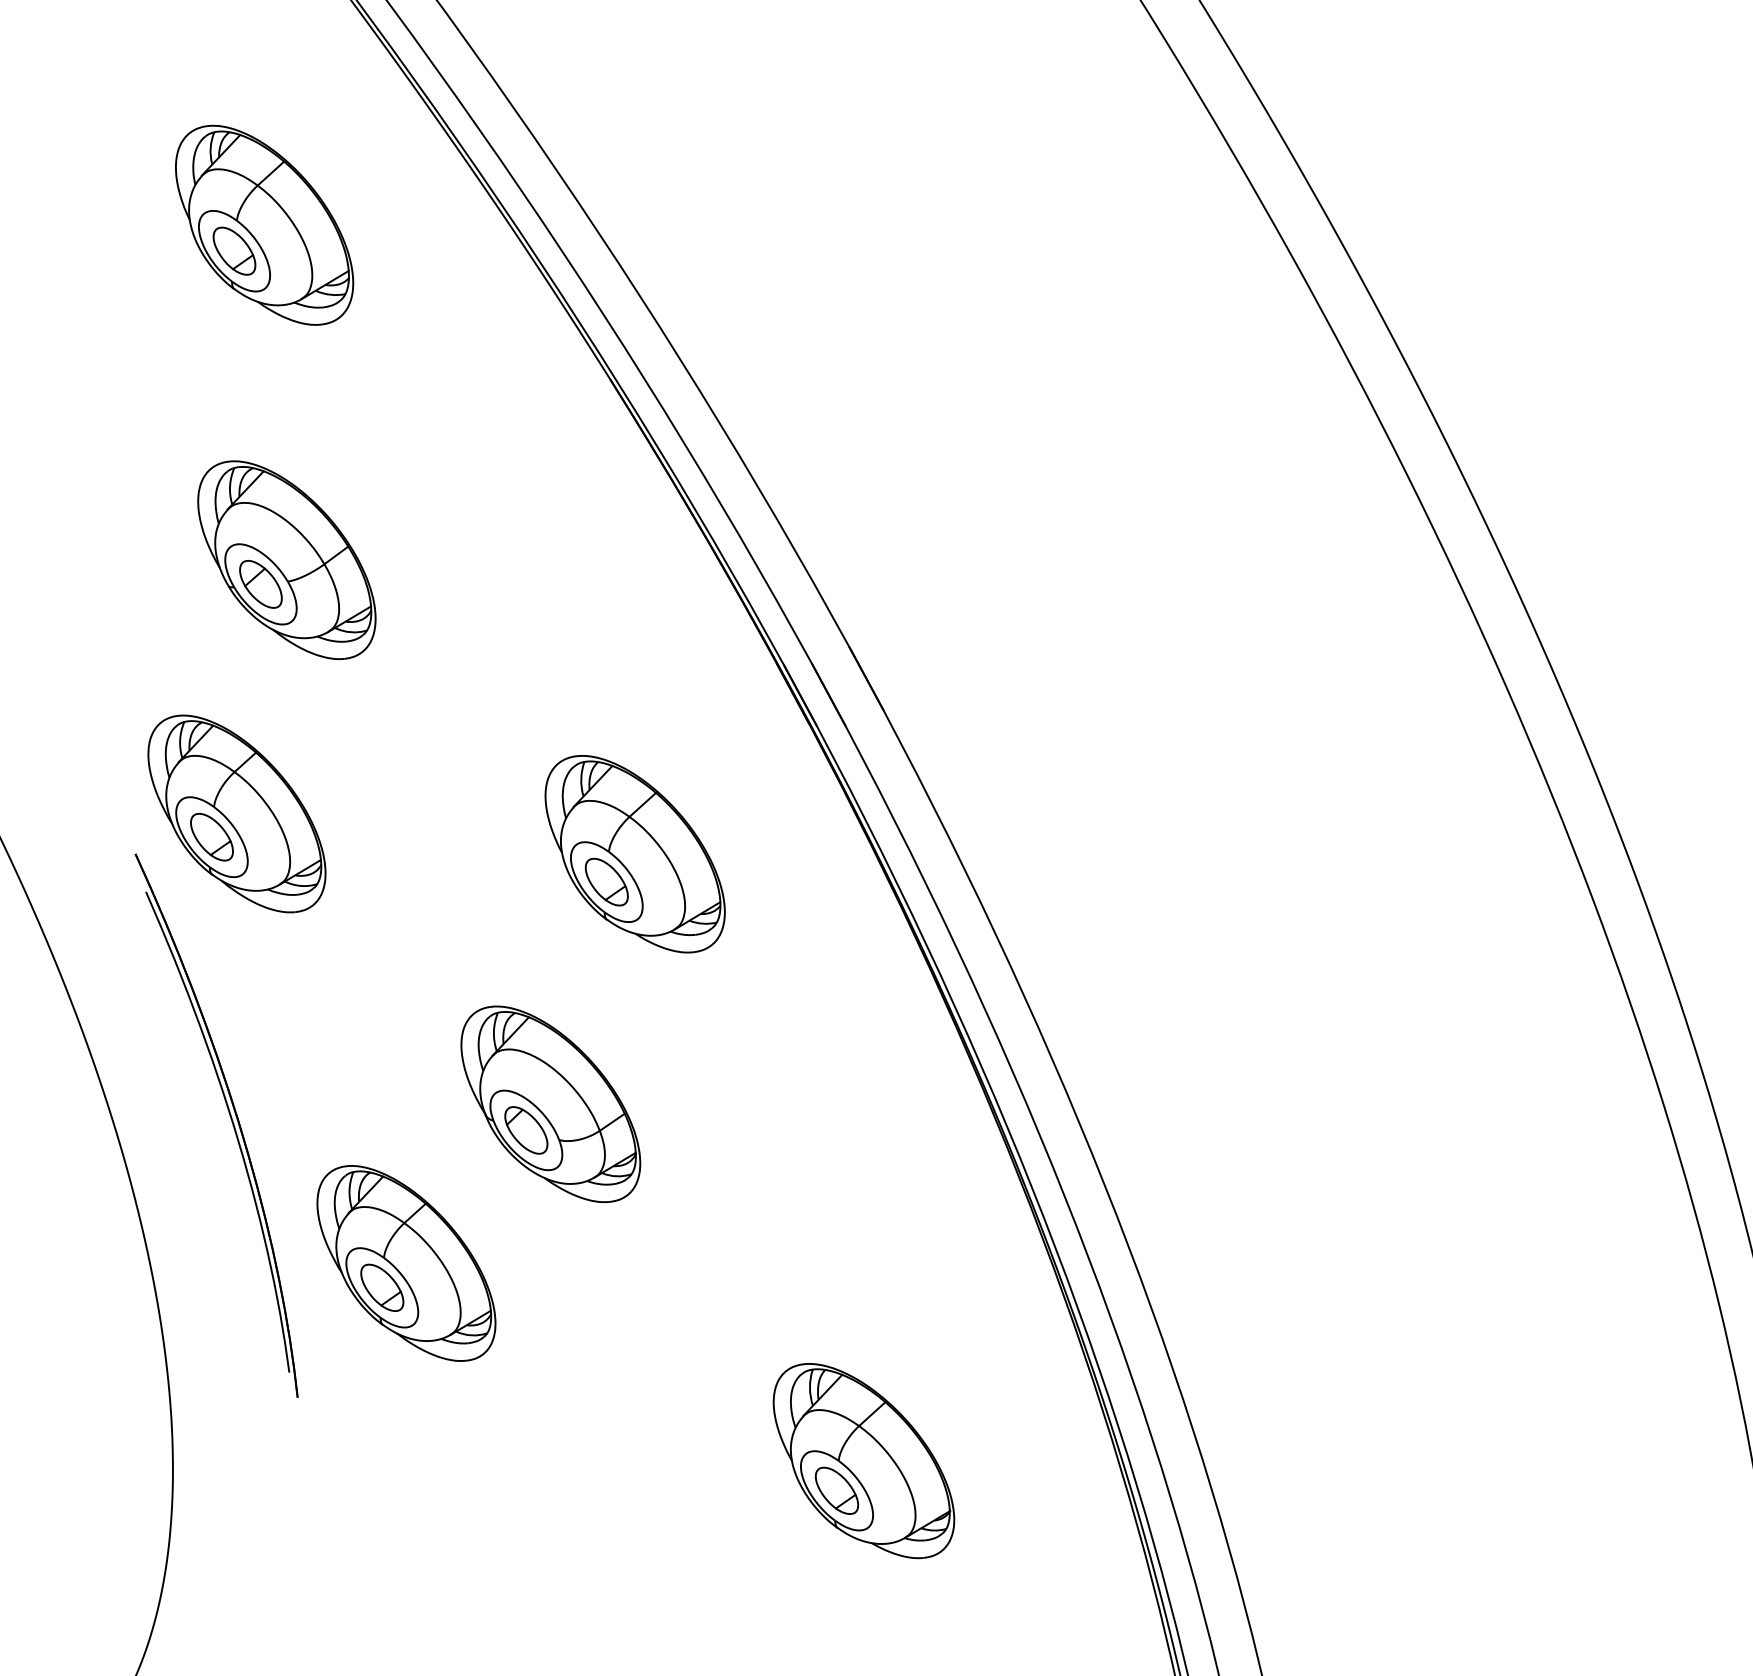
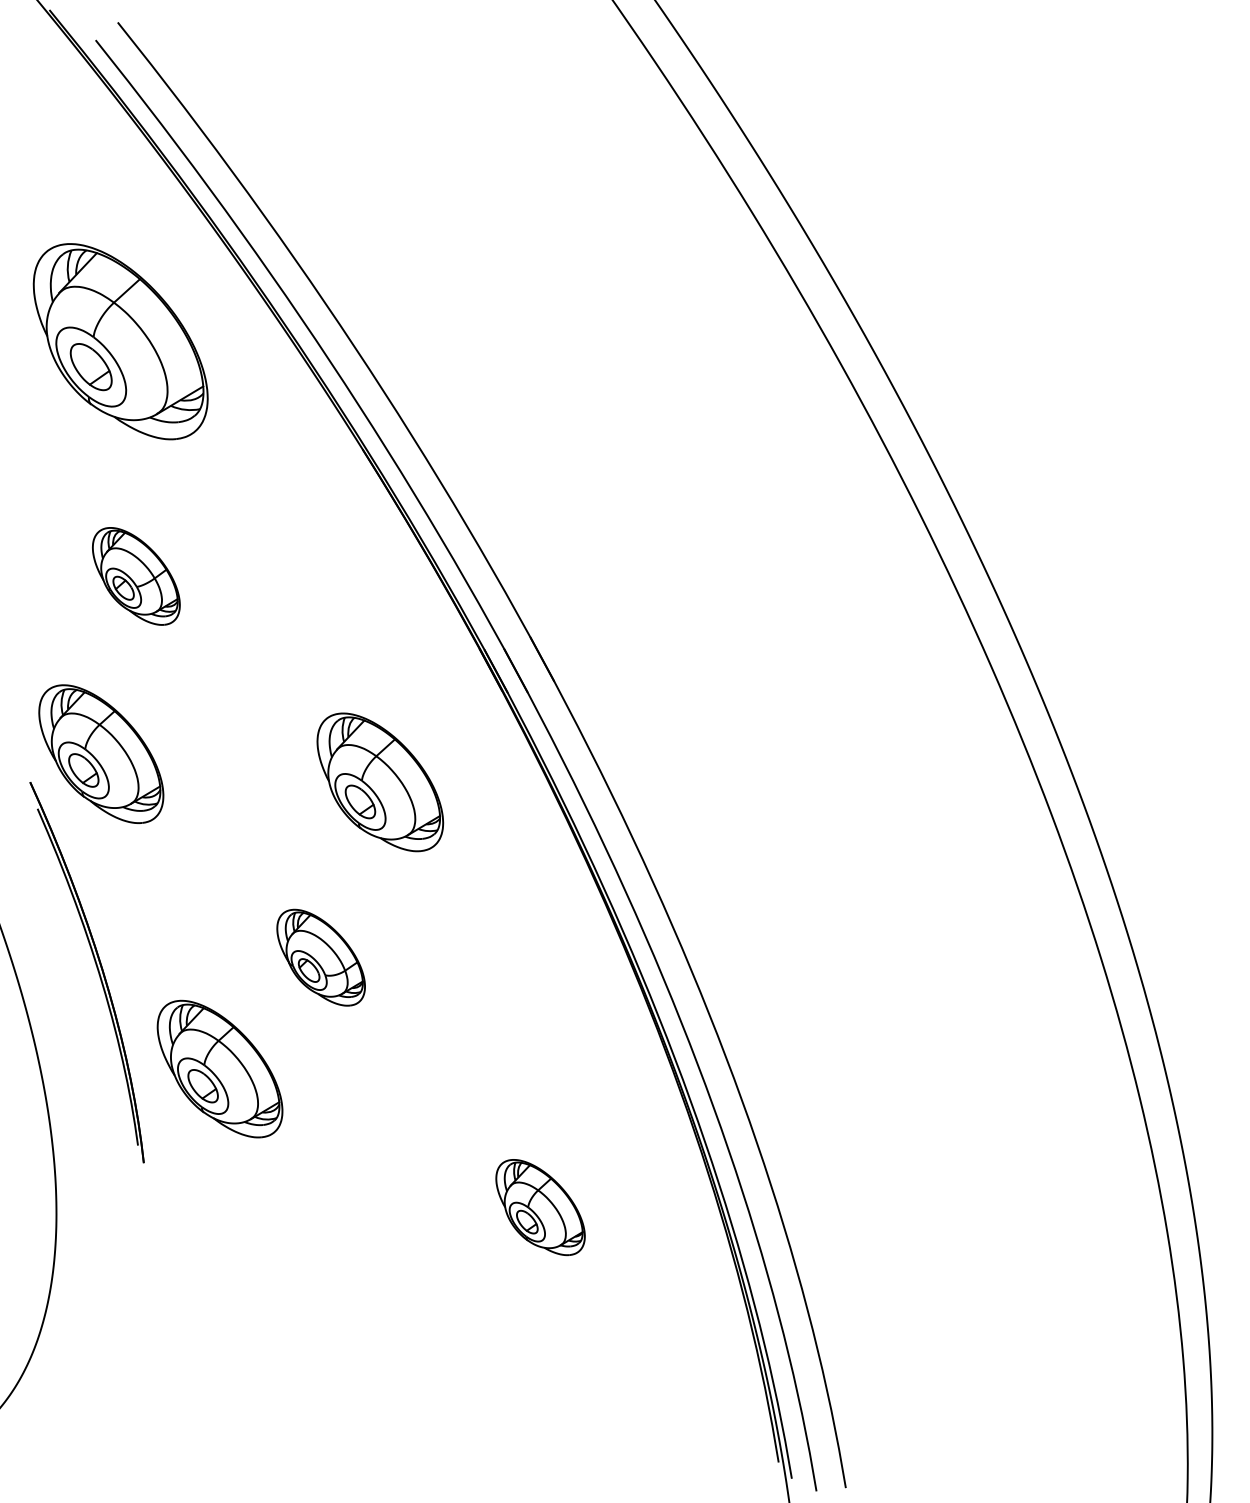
part: (264, 224) -> (120, 341), size x1.4
part: (287, 560) -> (136, 576), size x0.7
part: (549, 1104) -> (320, 957), size x0.7
part: (863, 1460) -> (540, 1207), size x0.7

